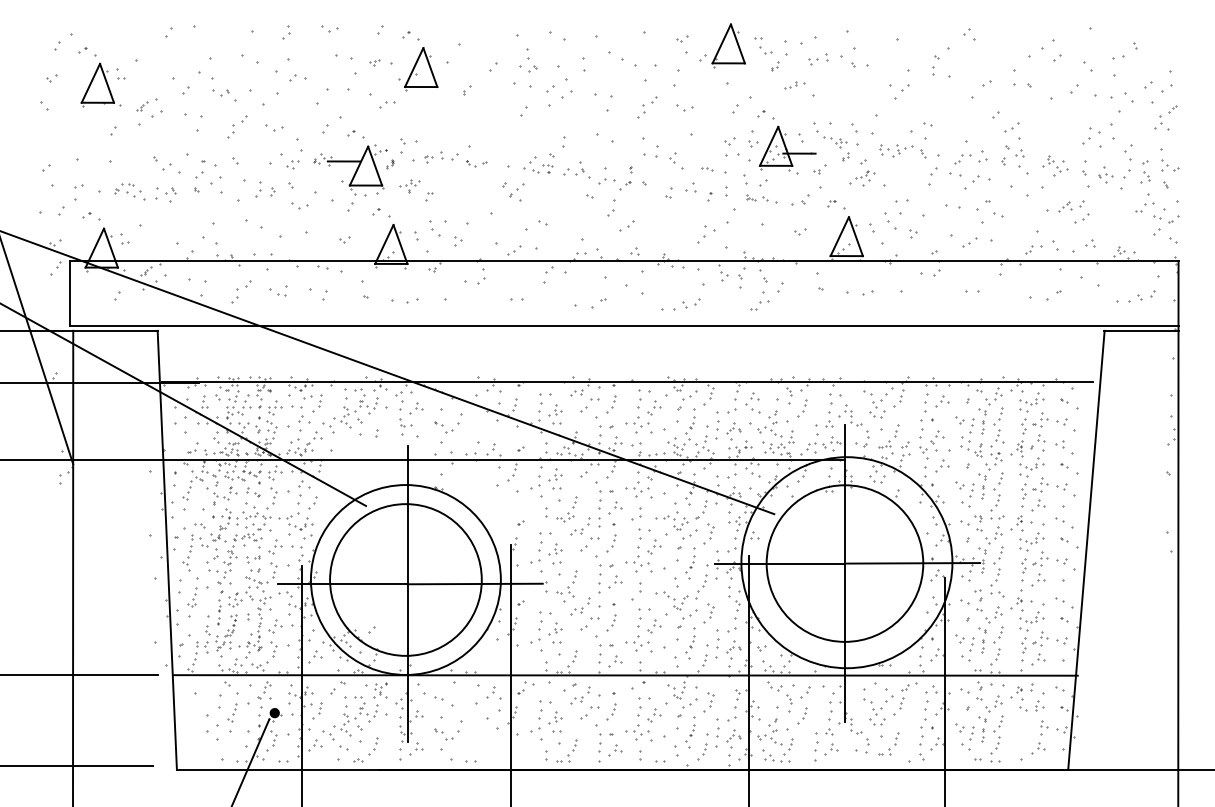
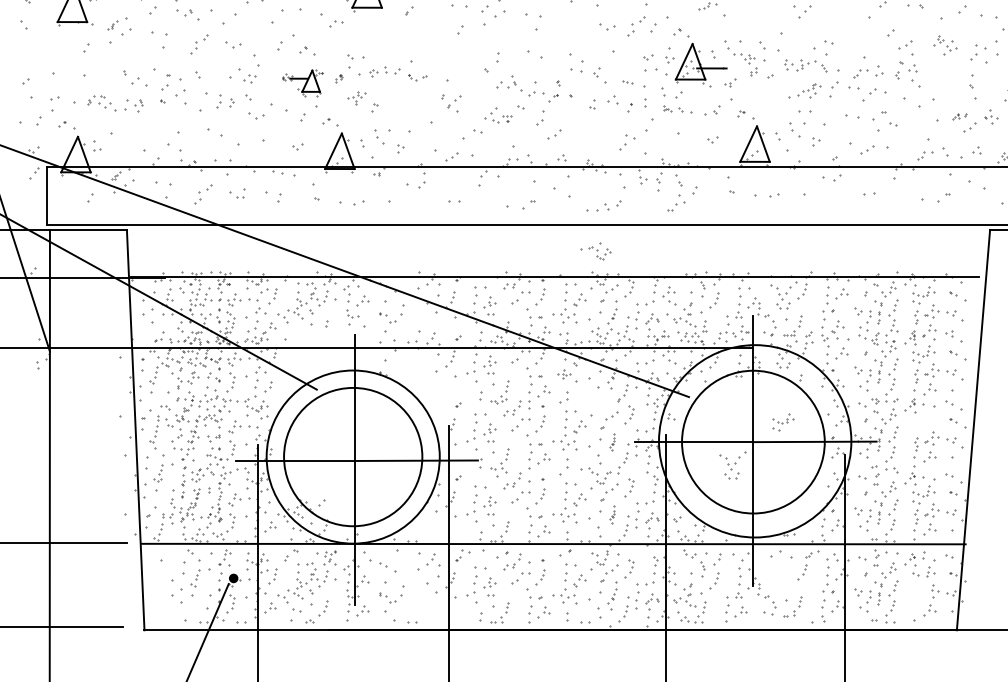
part: (647, 107) -> (636, 26), moved
part: (538, 164) -> (498, 114), moved
part: (1055, 165) -> (945, 44), moved
part: (350, 169) -> (302, 82), size x0.6
part: (1105, 174) -> (990, 116), moved
part: (862, 178) -> (809, 91), moved
part: (1071, 206) -> (959, 116), size x0.6
part: (637, 489) -> (564, 374), size x0.6
part: (671, 520) -> (595, 250), moved
part: (1031, 541) -> (783, 421), moved
part: (690, 563) -> (612, 442), size x0.6
part: (690, 643) -> (612, 514), size x0.6
part: (878, 710) -> (732, 465), moved

